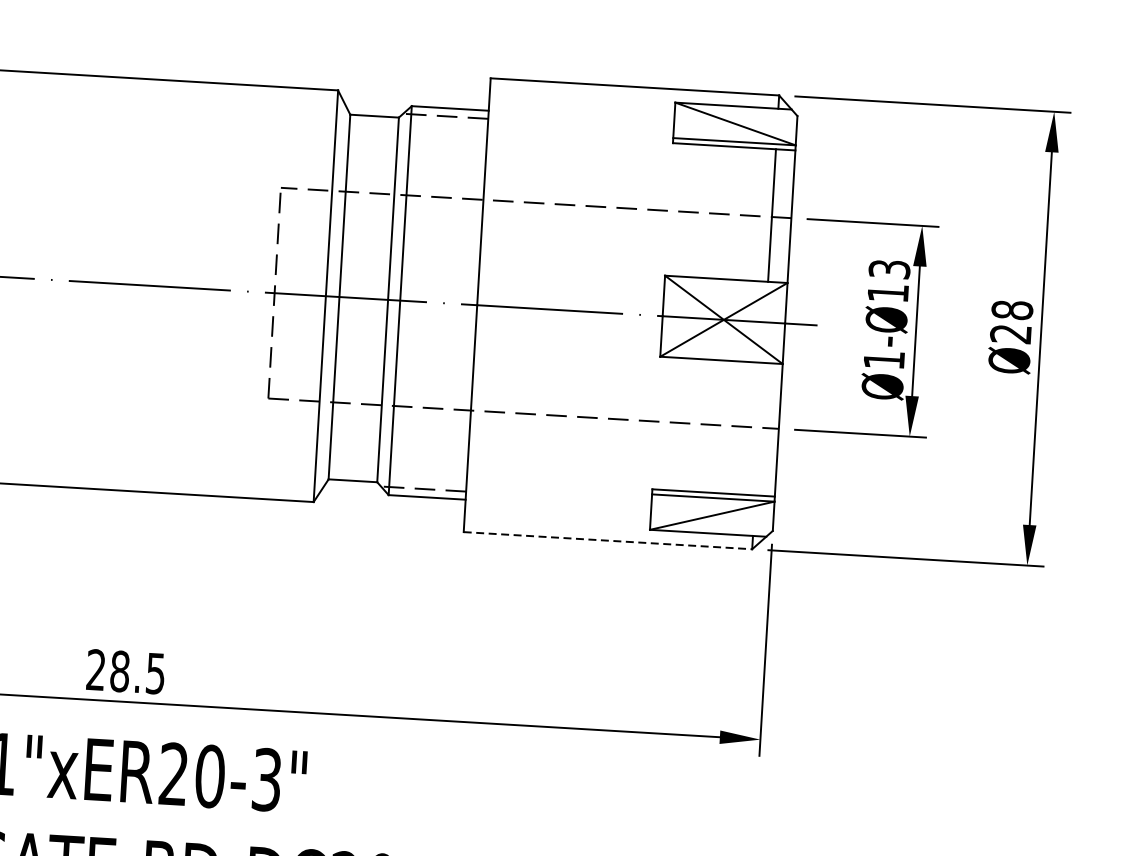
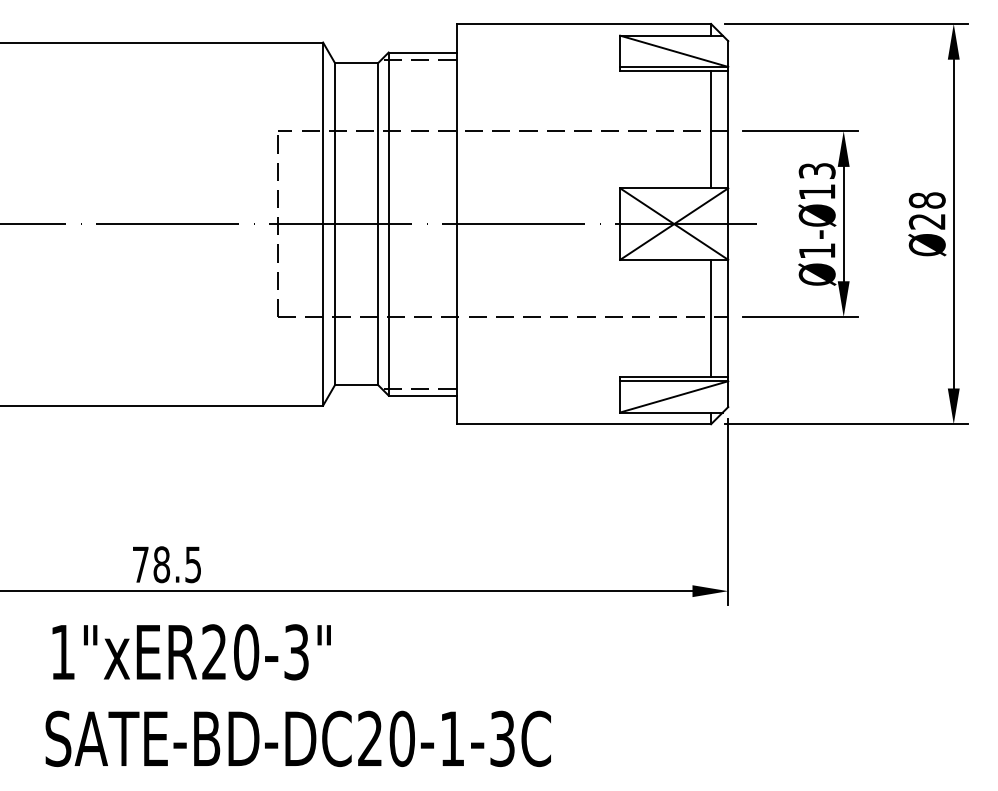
line: (759, 428) -> (711, 317), added
line: (608, 541) -> (584, 424), dashed -> solid
text: (95, 669) -> (140, 564), 28.5 -> 78.5

